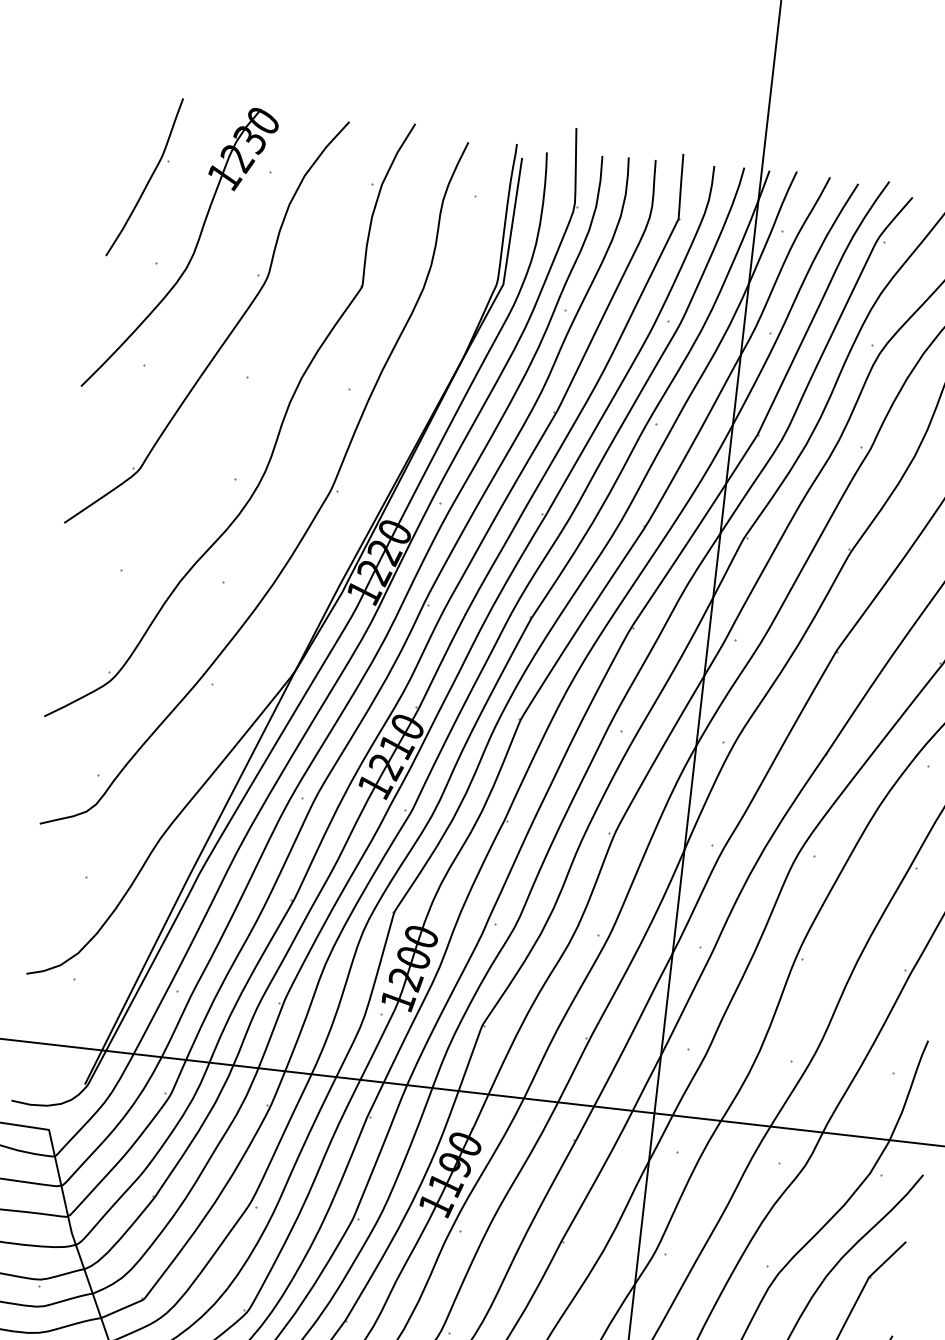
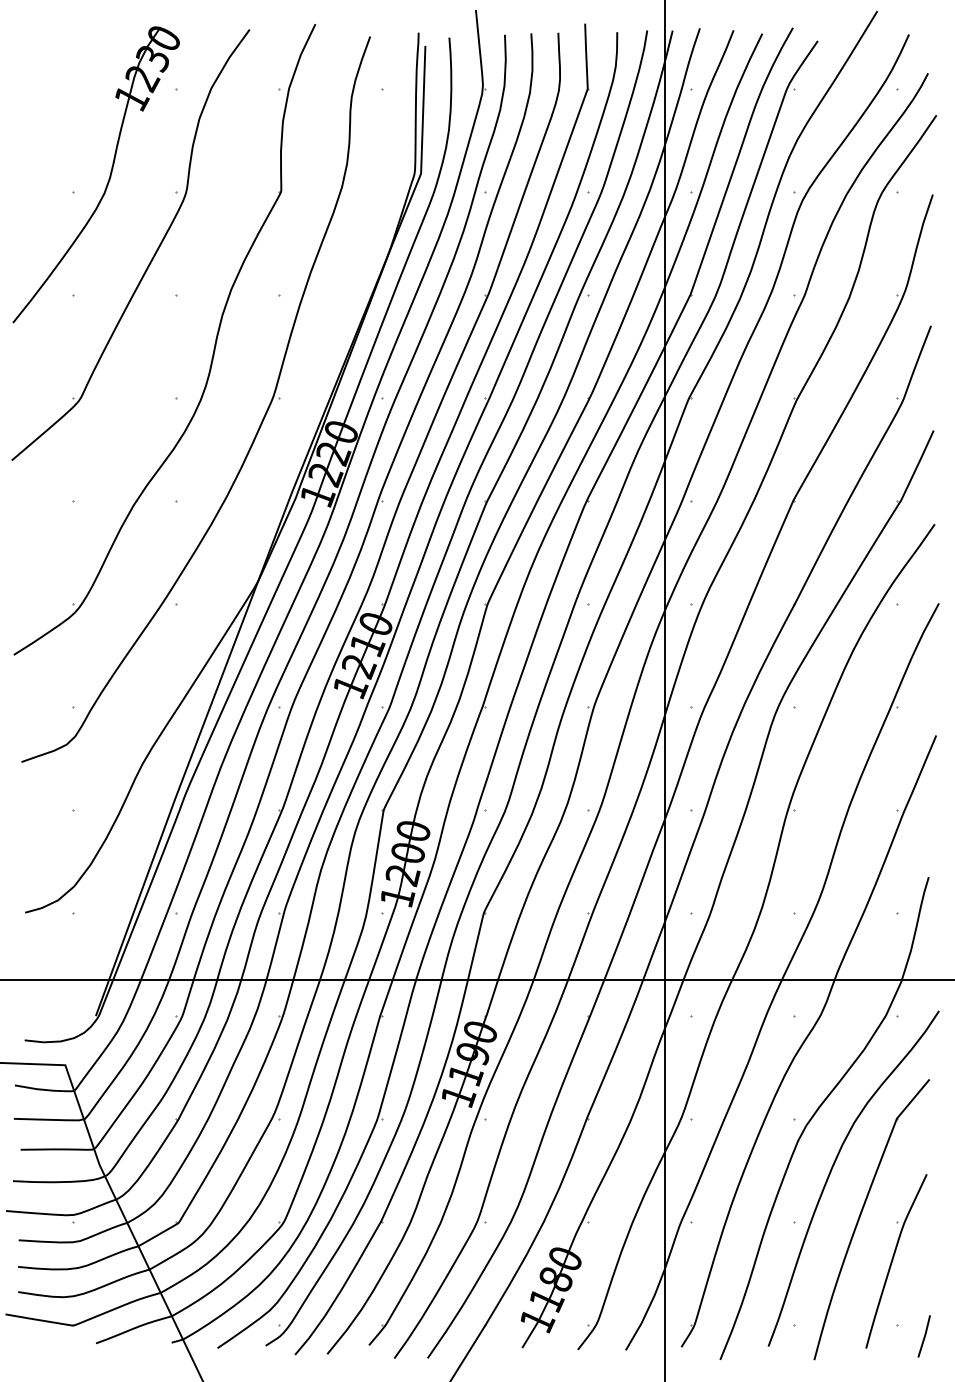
part: (144, 176) -> (52, 107), removed

